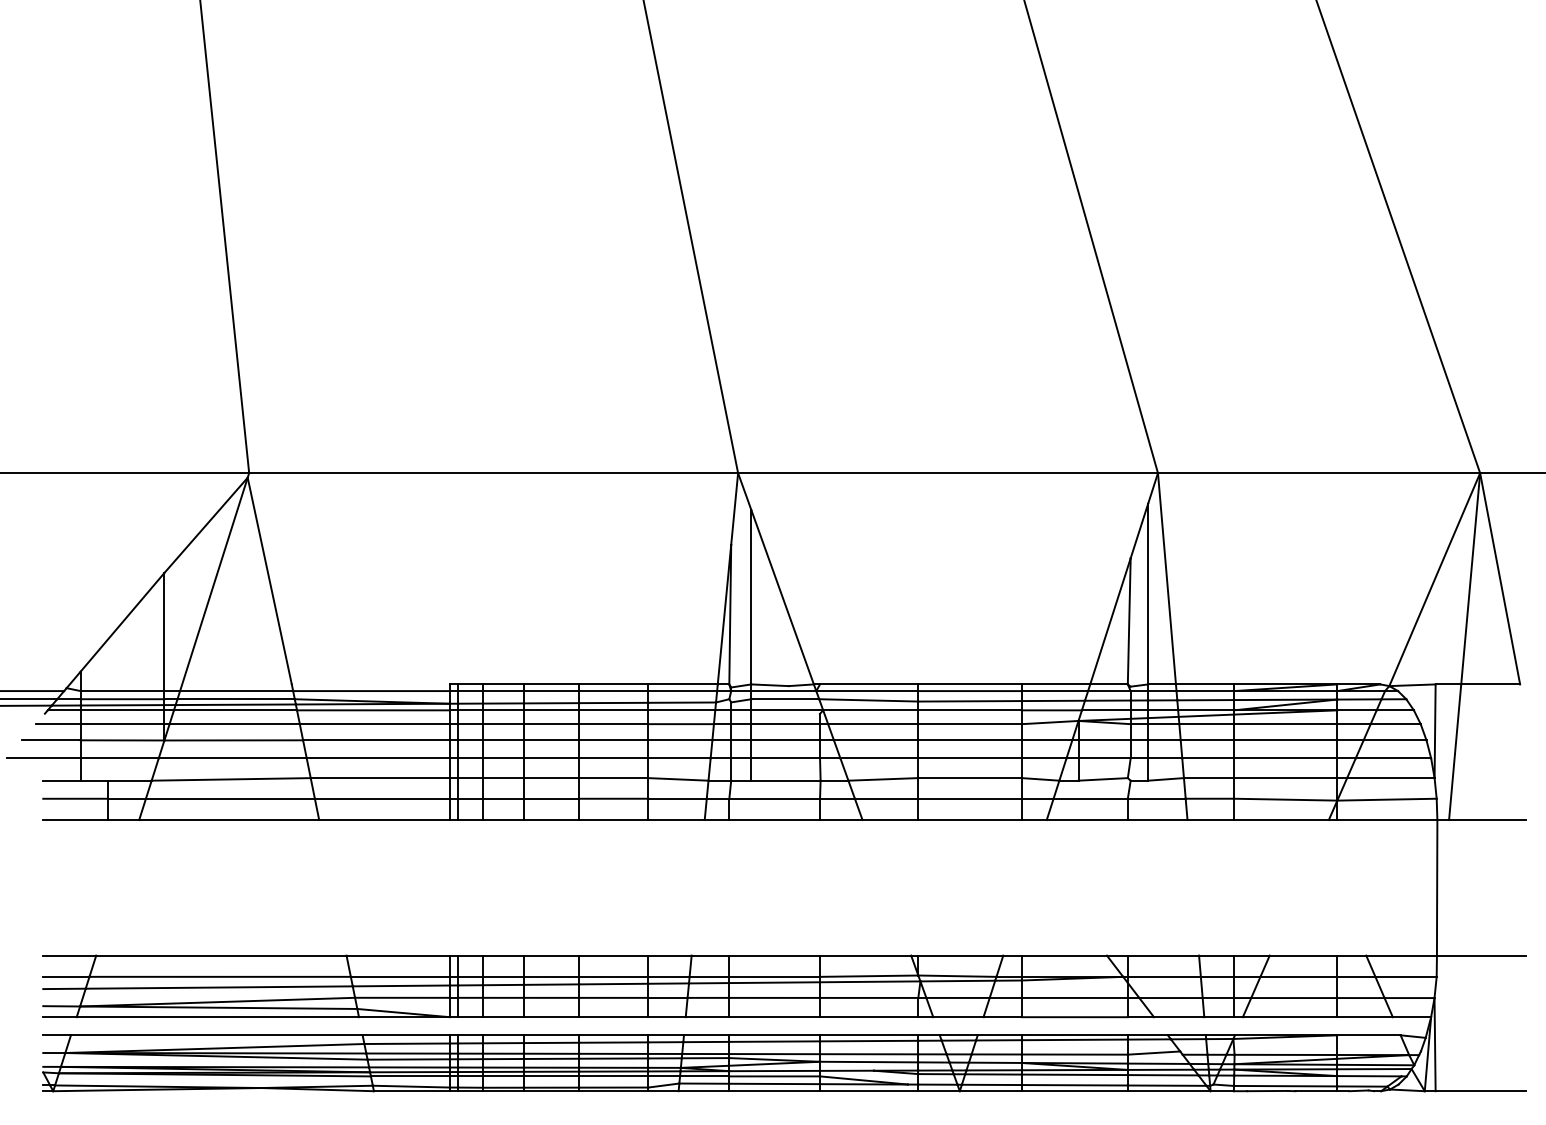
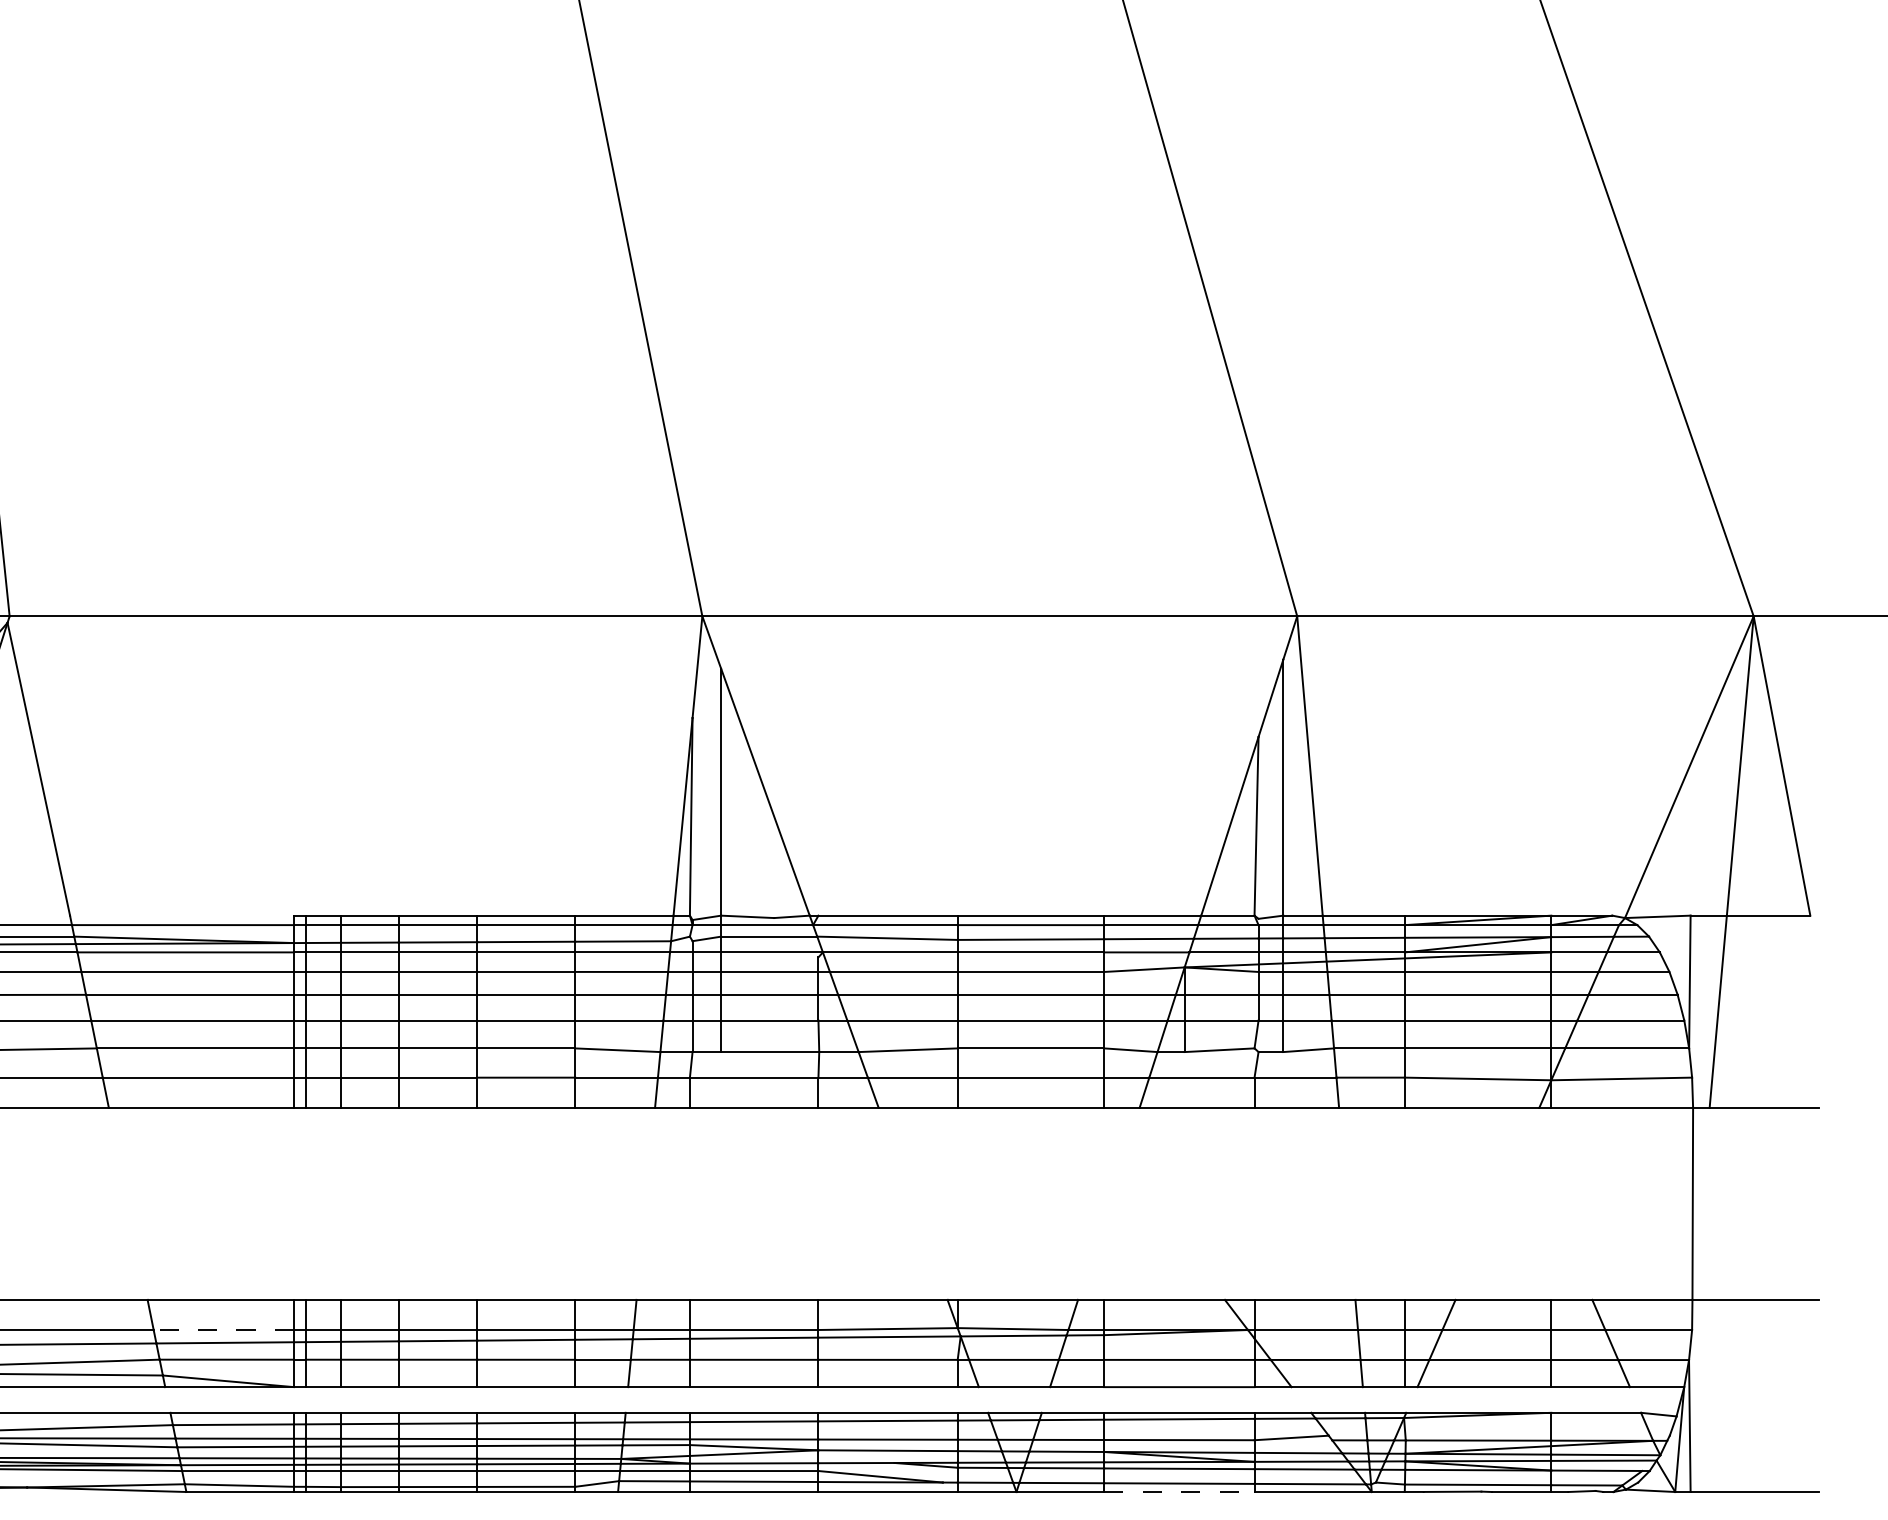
line: (400, 976) -> (224, 1329), solid -> dashed
line: (1075, 1091) -> (1180, 1492), solid -> dashed

